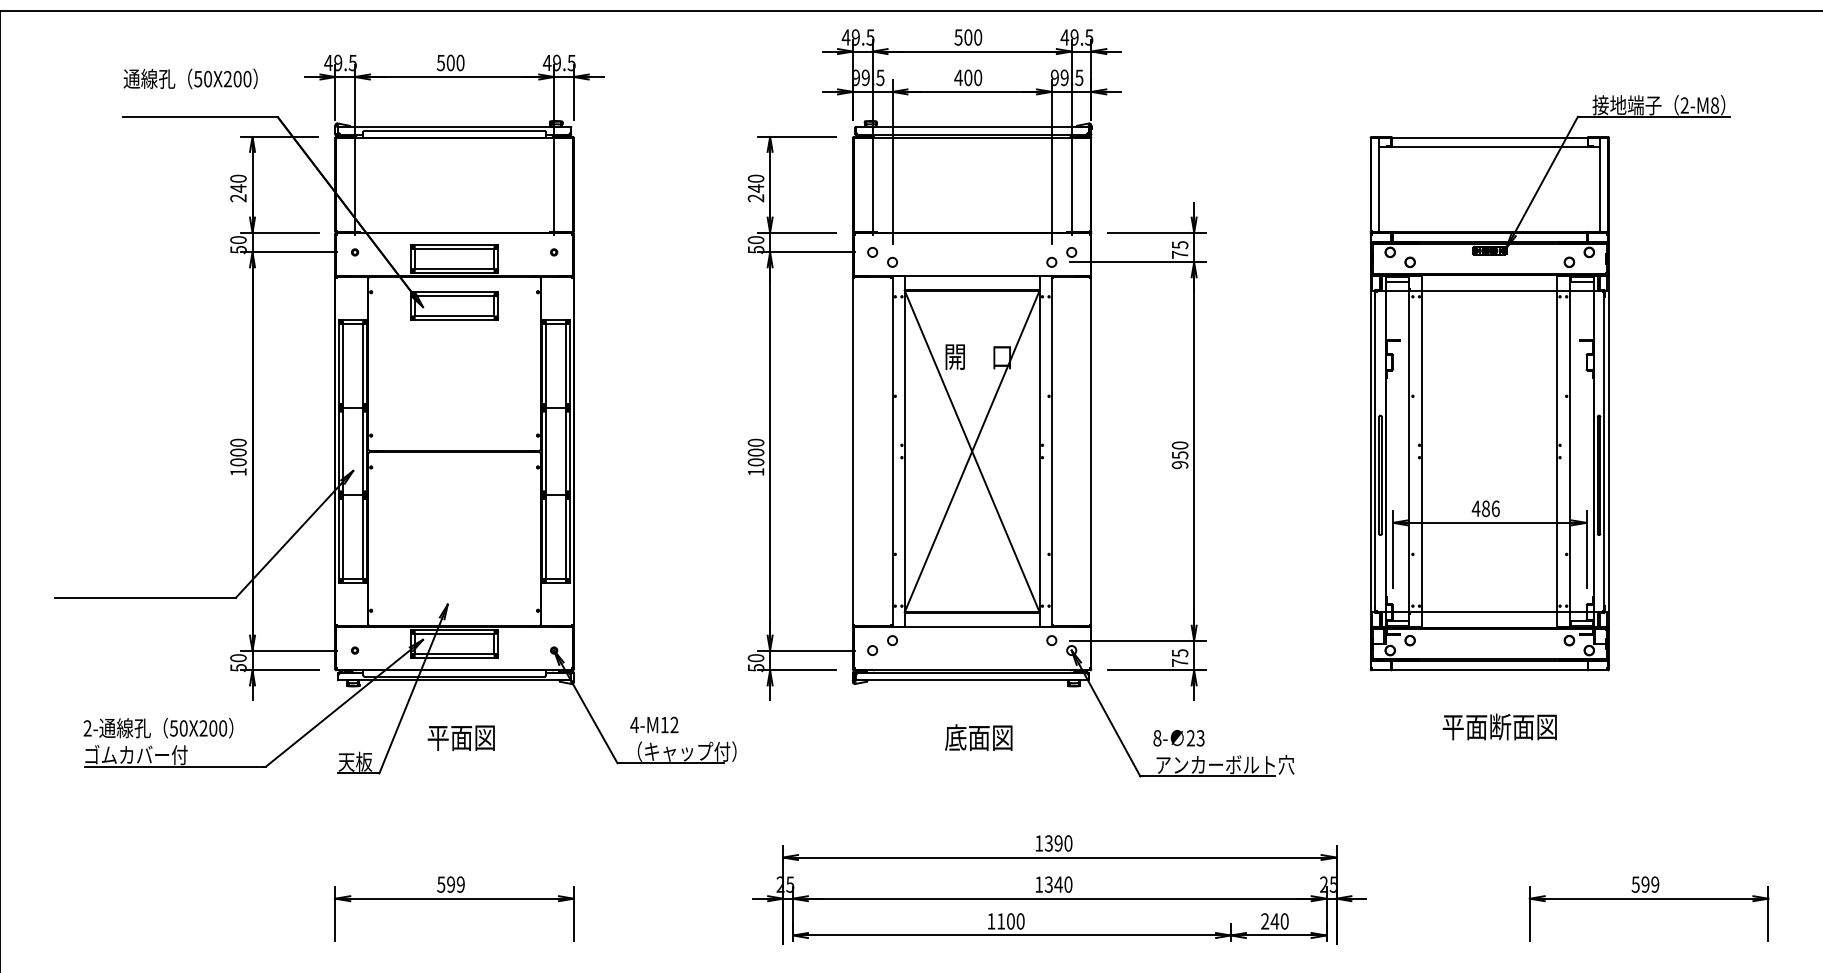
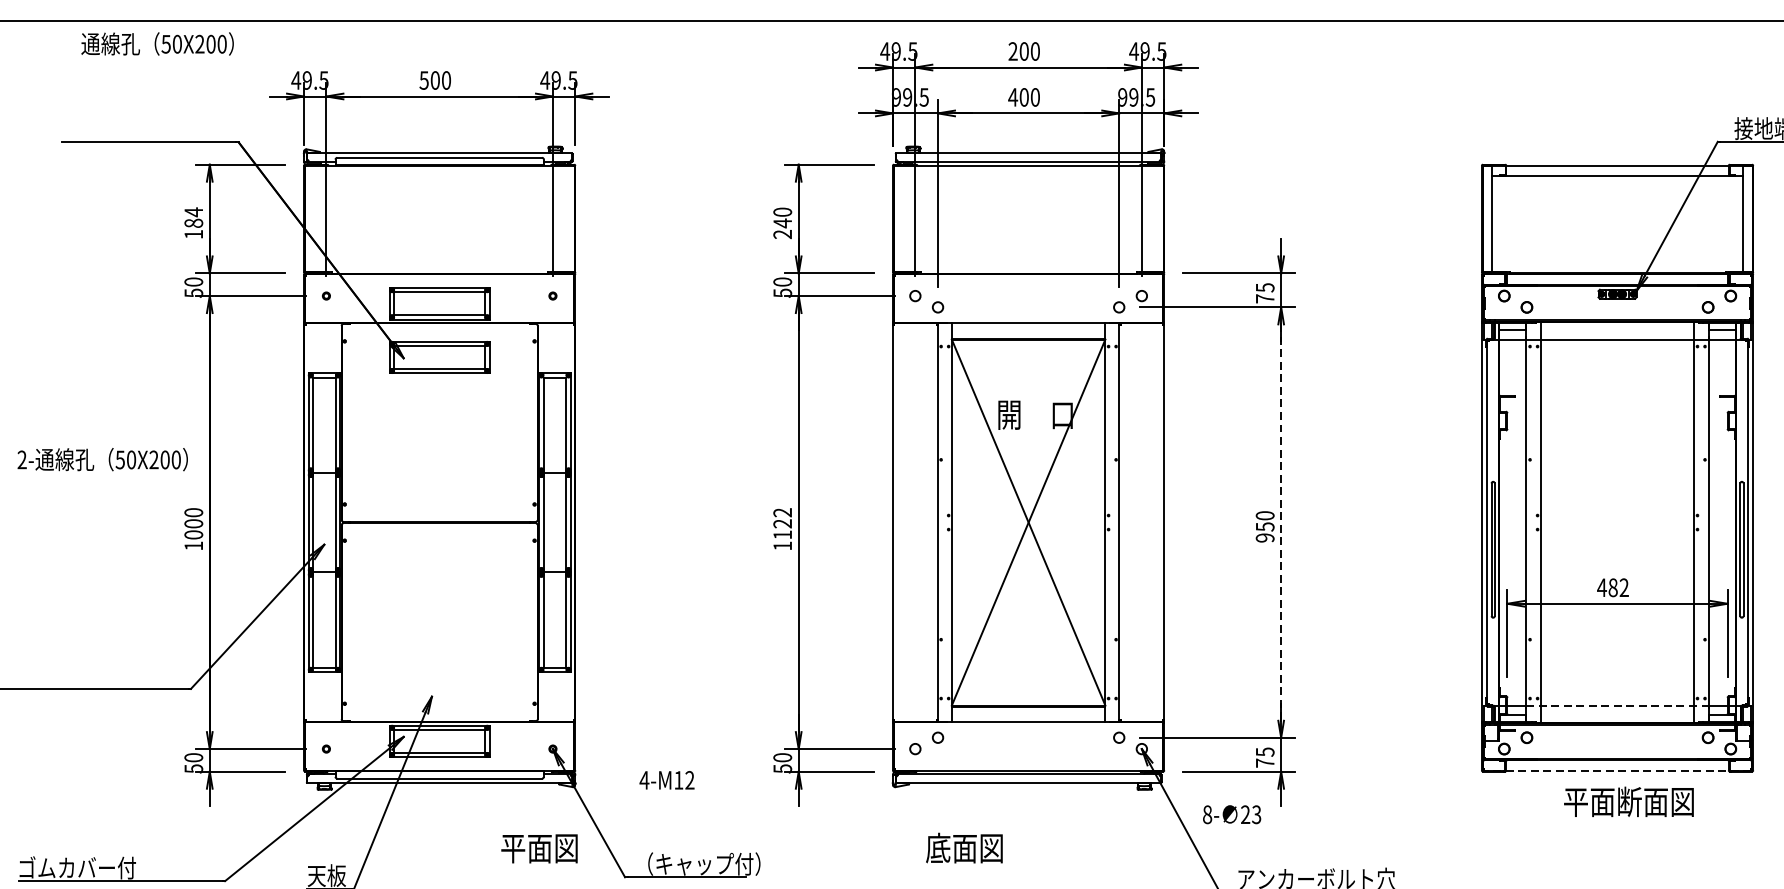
text: (958, 37) -> (1013, 51), 500 -> 200
text: (190, 78) -> (157, 43), moved
text: (238, 188) -> (193, 223), 240 -> 184
text: (755, 452) -> (782, 523), 1000 -> 1122
line: (1194, 452) -> (1281, 523), solid -> dashed
text: (1495, 508) -> (1624, 587), 486 -> 482
line: (1490, 612) -> (1618, 705), solid -> dashed
line: (1489, 669) -> (1617, 770), solid -> dashed
text: (654, 724) -> (667, 779), moved
text: (1499, 726) -> (1628, 801), moved
text: (158, 728) -> (102, 459), moved
text: (460, 737) -> (538, 847), moved
text: (978, 737) -> (964, 847), moved
text: (1178, 738) -> (1231, 814), moved

